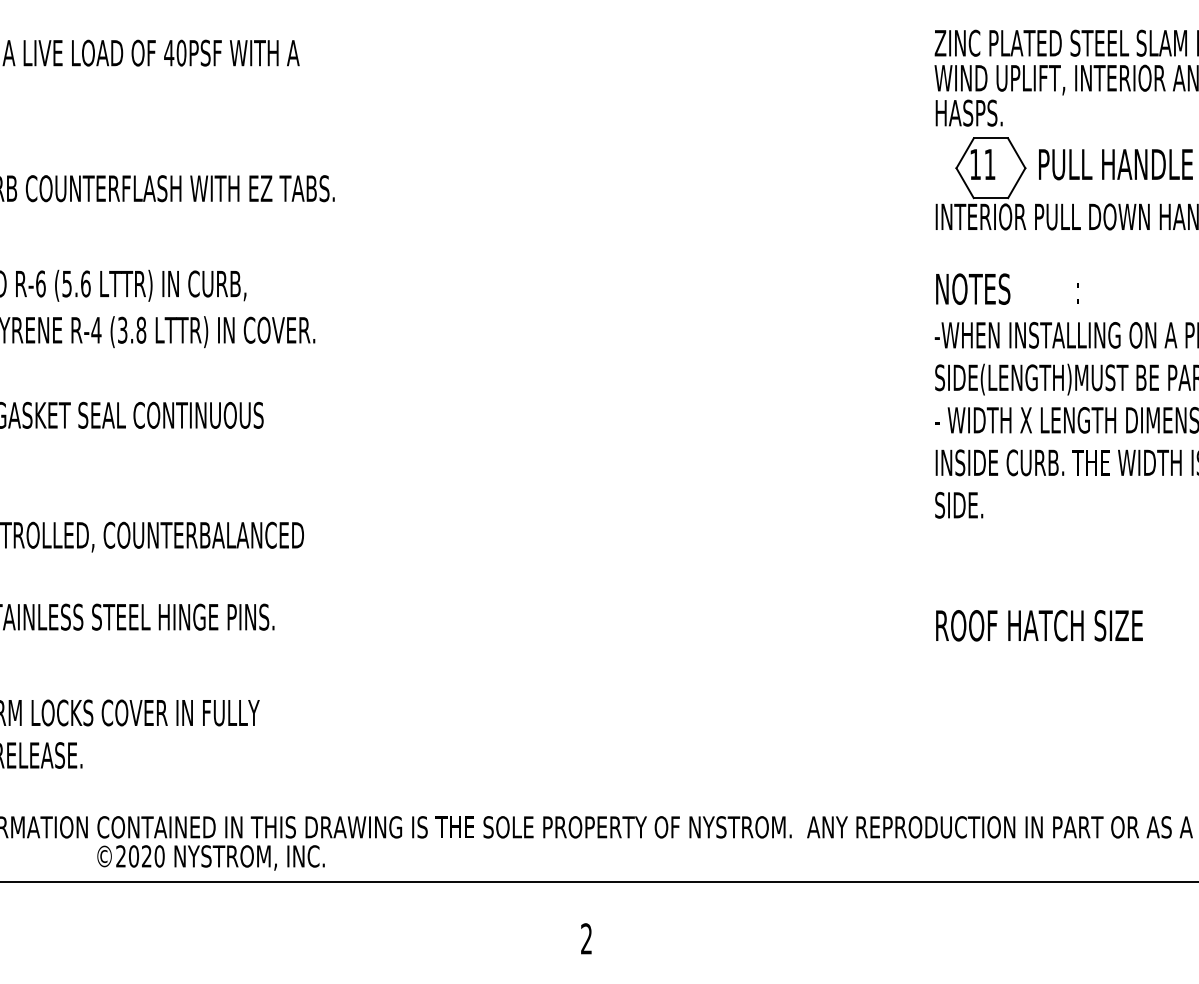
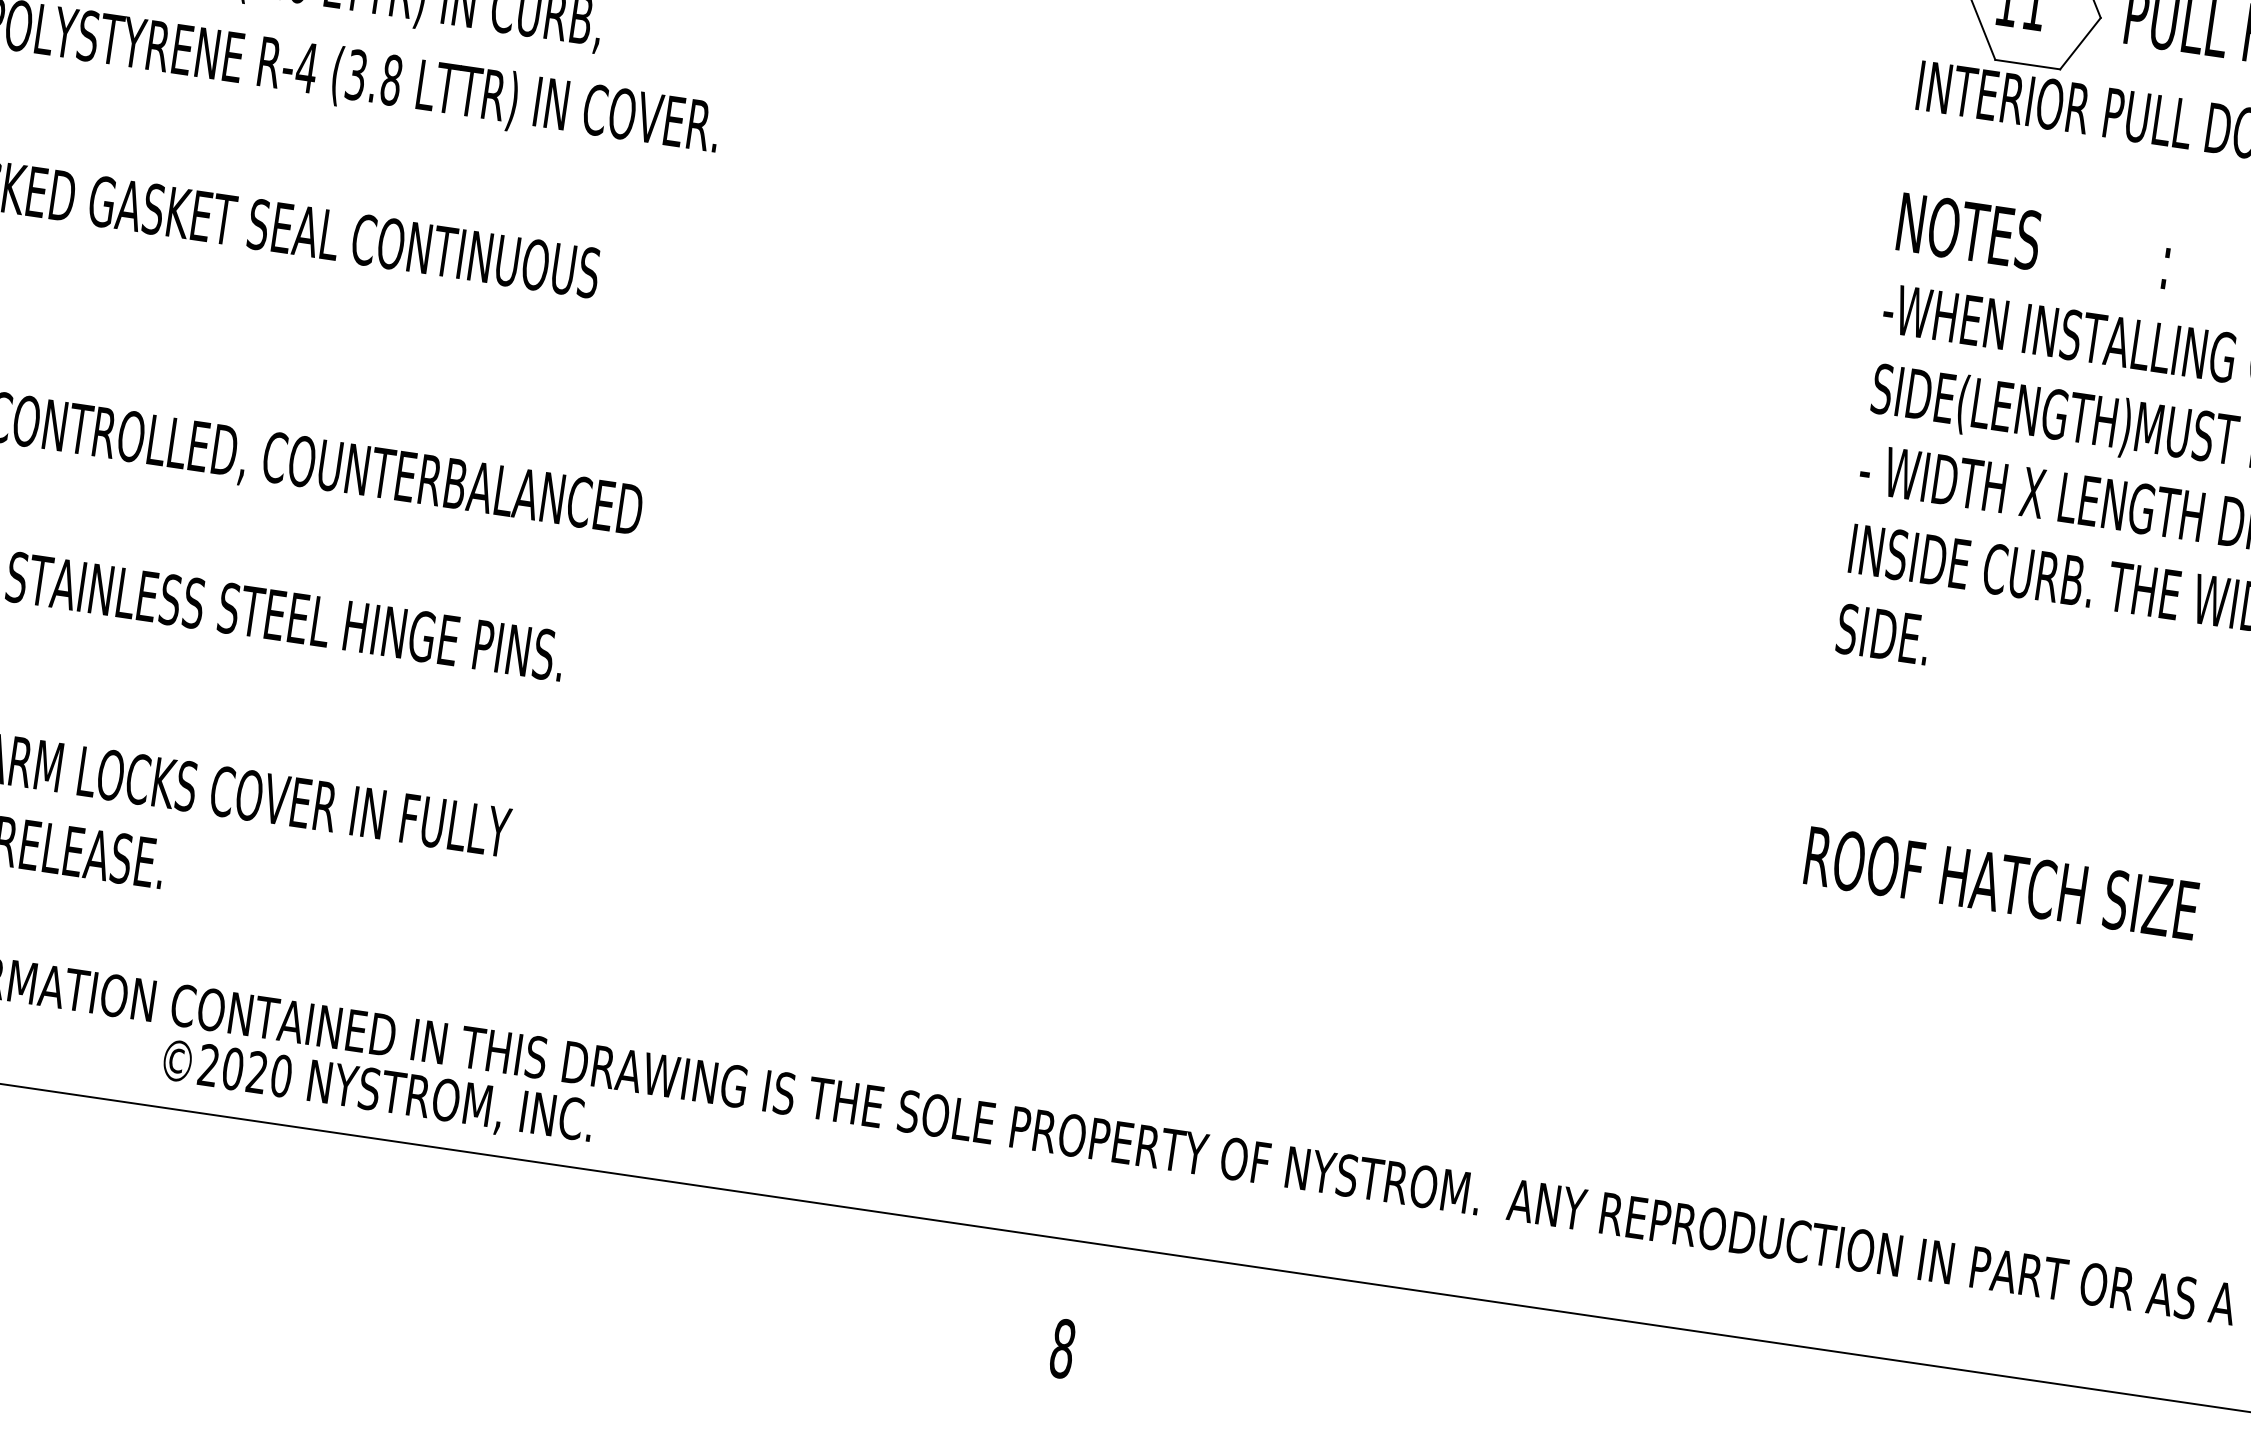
text: (586, 938) -> (1062, 1347), 2 -> 8

